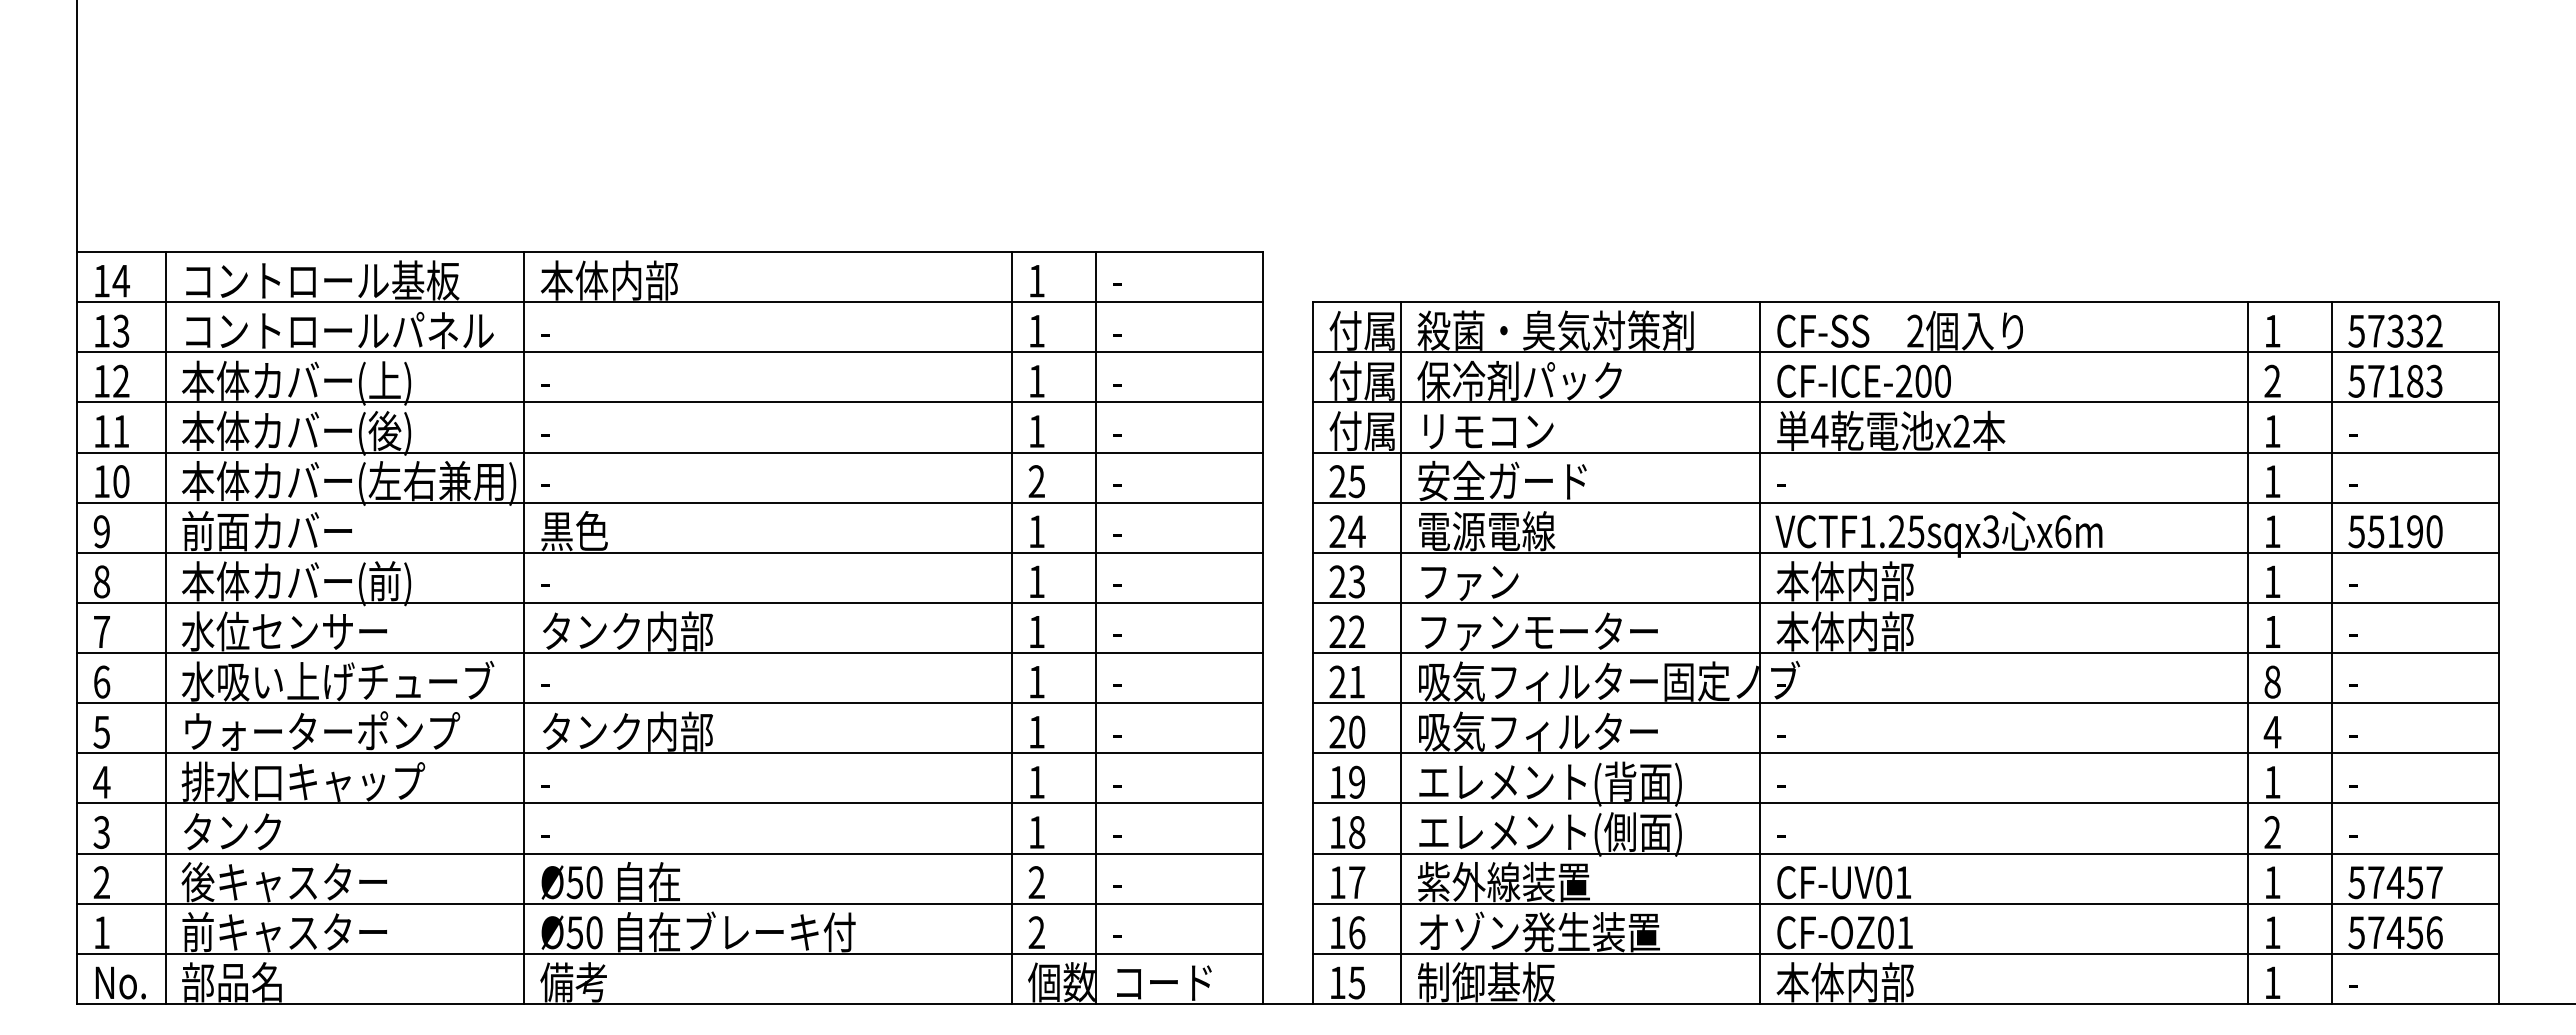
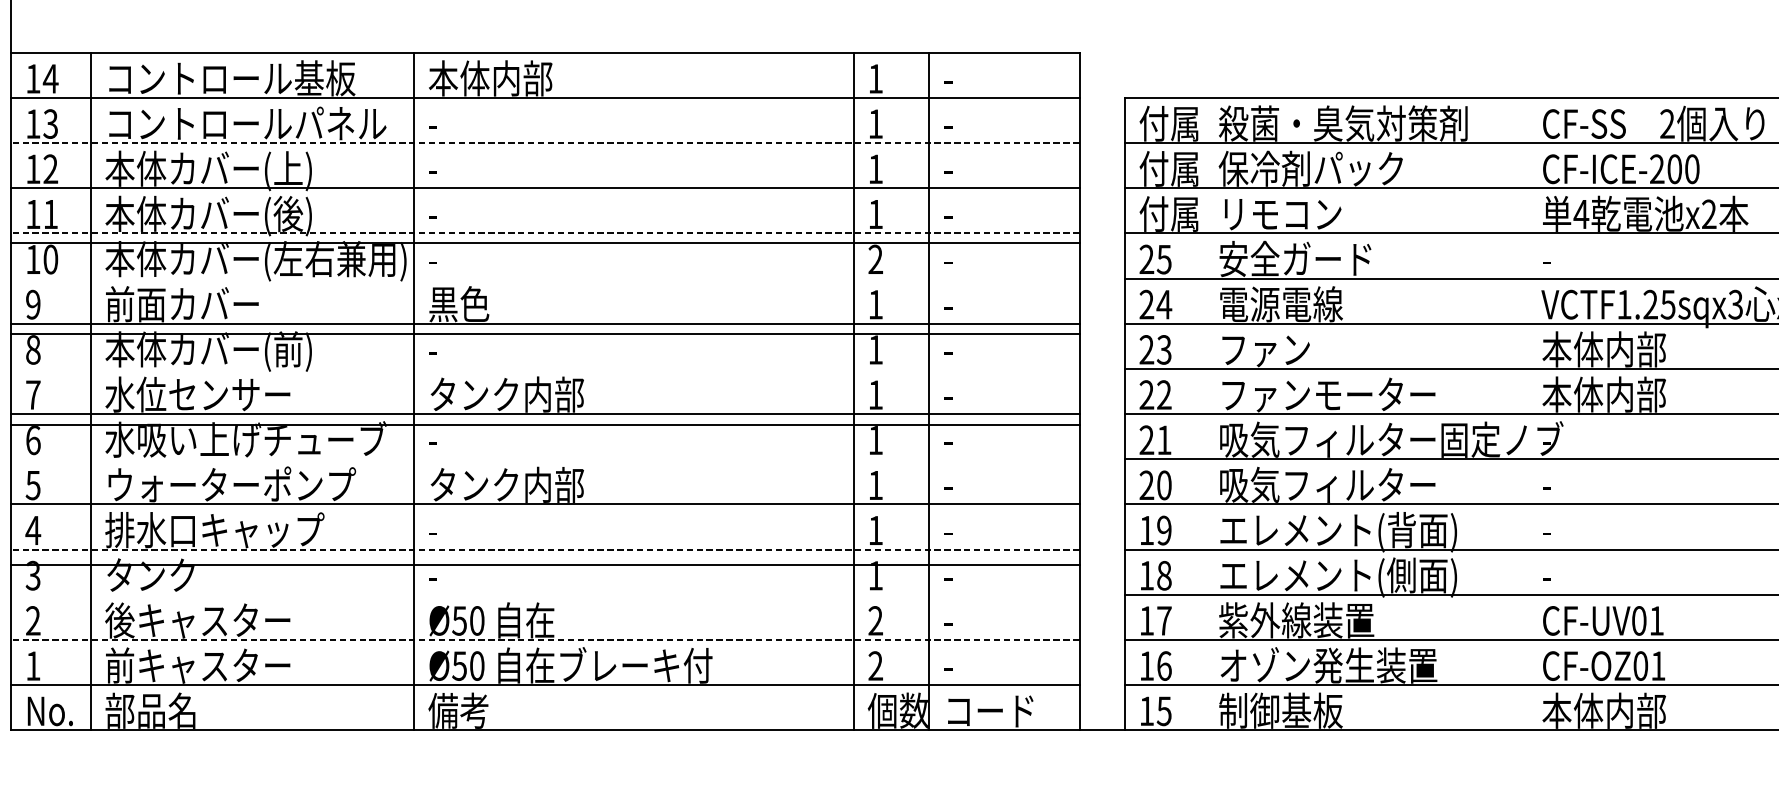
line: (670, 352) -> (545, 143), solid -> dashed
line: (670, 452) -> (545, 233), solid -> dashed
line: (669, 502) -> (544, 242), moved
line: (669, 602) -> (544, 333), moved
line: (1401, 652) -> (1204, 413), removed
line: (1760, 652) -> (1527, 413), removed
line: (669, 703) -> (544, 425), moved
line: (670, 803) -> (545, 549), solid -> dashed
line: (669, 853) -> (544, 564), moved
line: (670, 903) -> (545, 639), solid -> dashed

